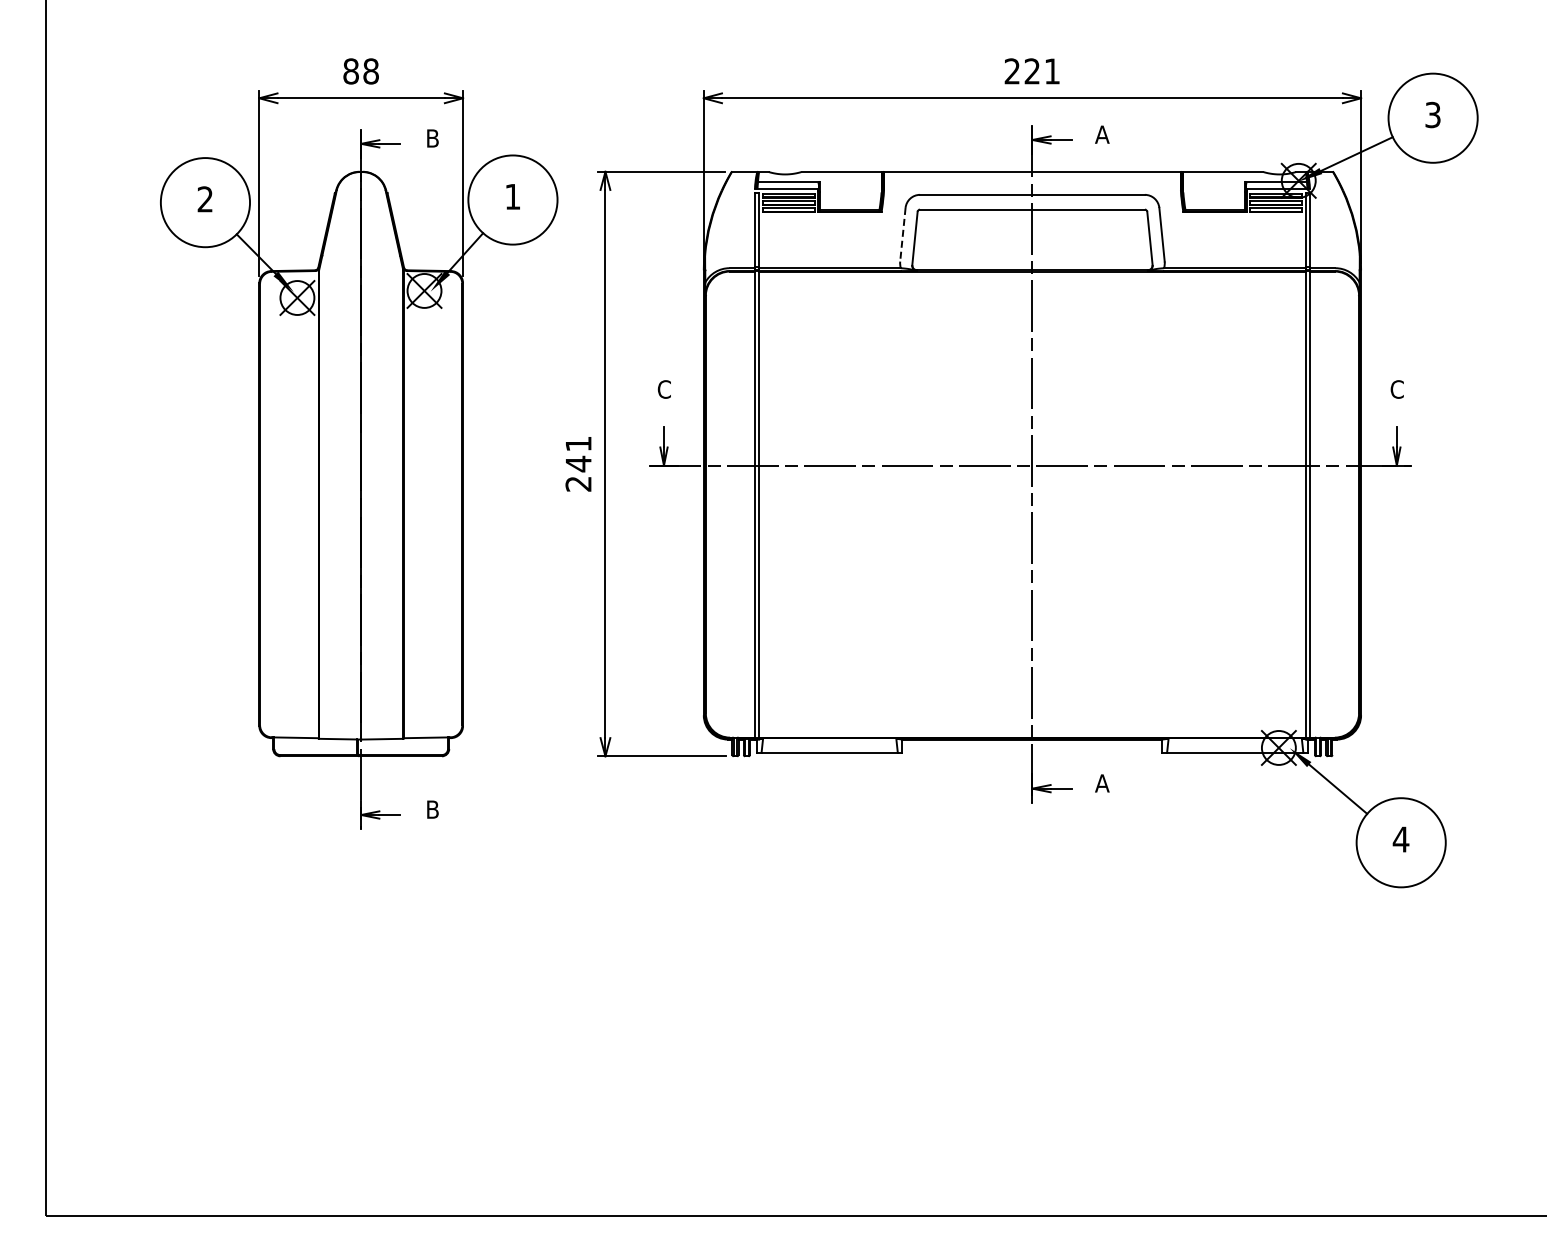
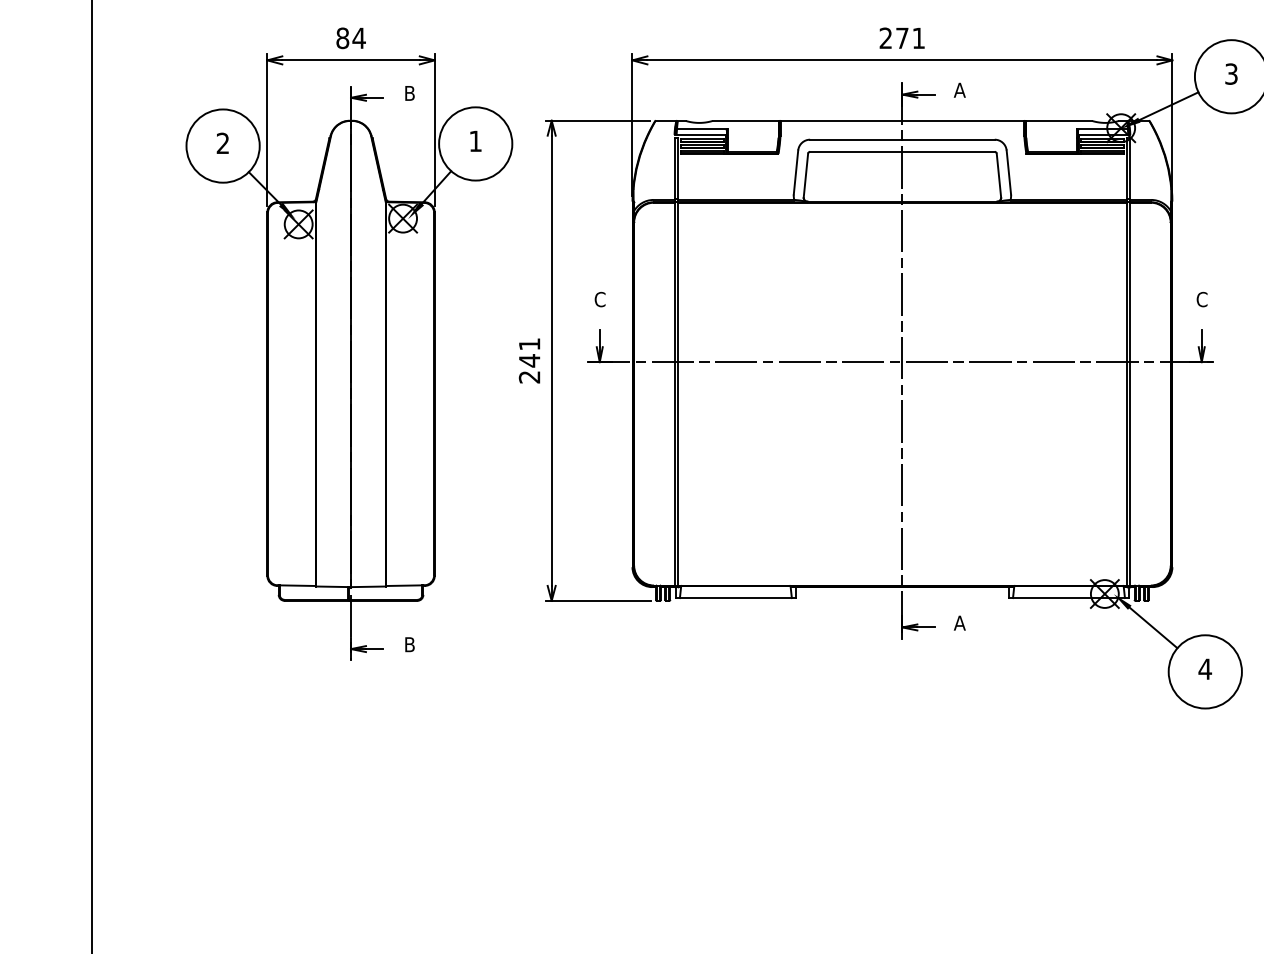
text: (370, 71) -> (358, 38), 88 -> 84
text: (1031, 71) -> (901, 38), 221 -> 271
line: (902, 234) -> (795, 172), dashed -> solid

